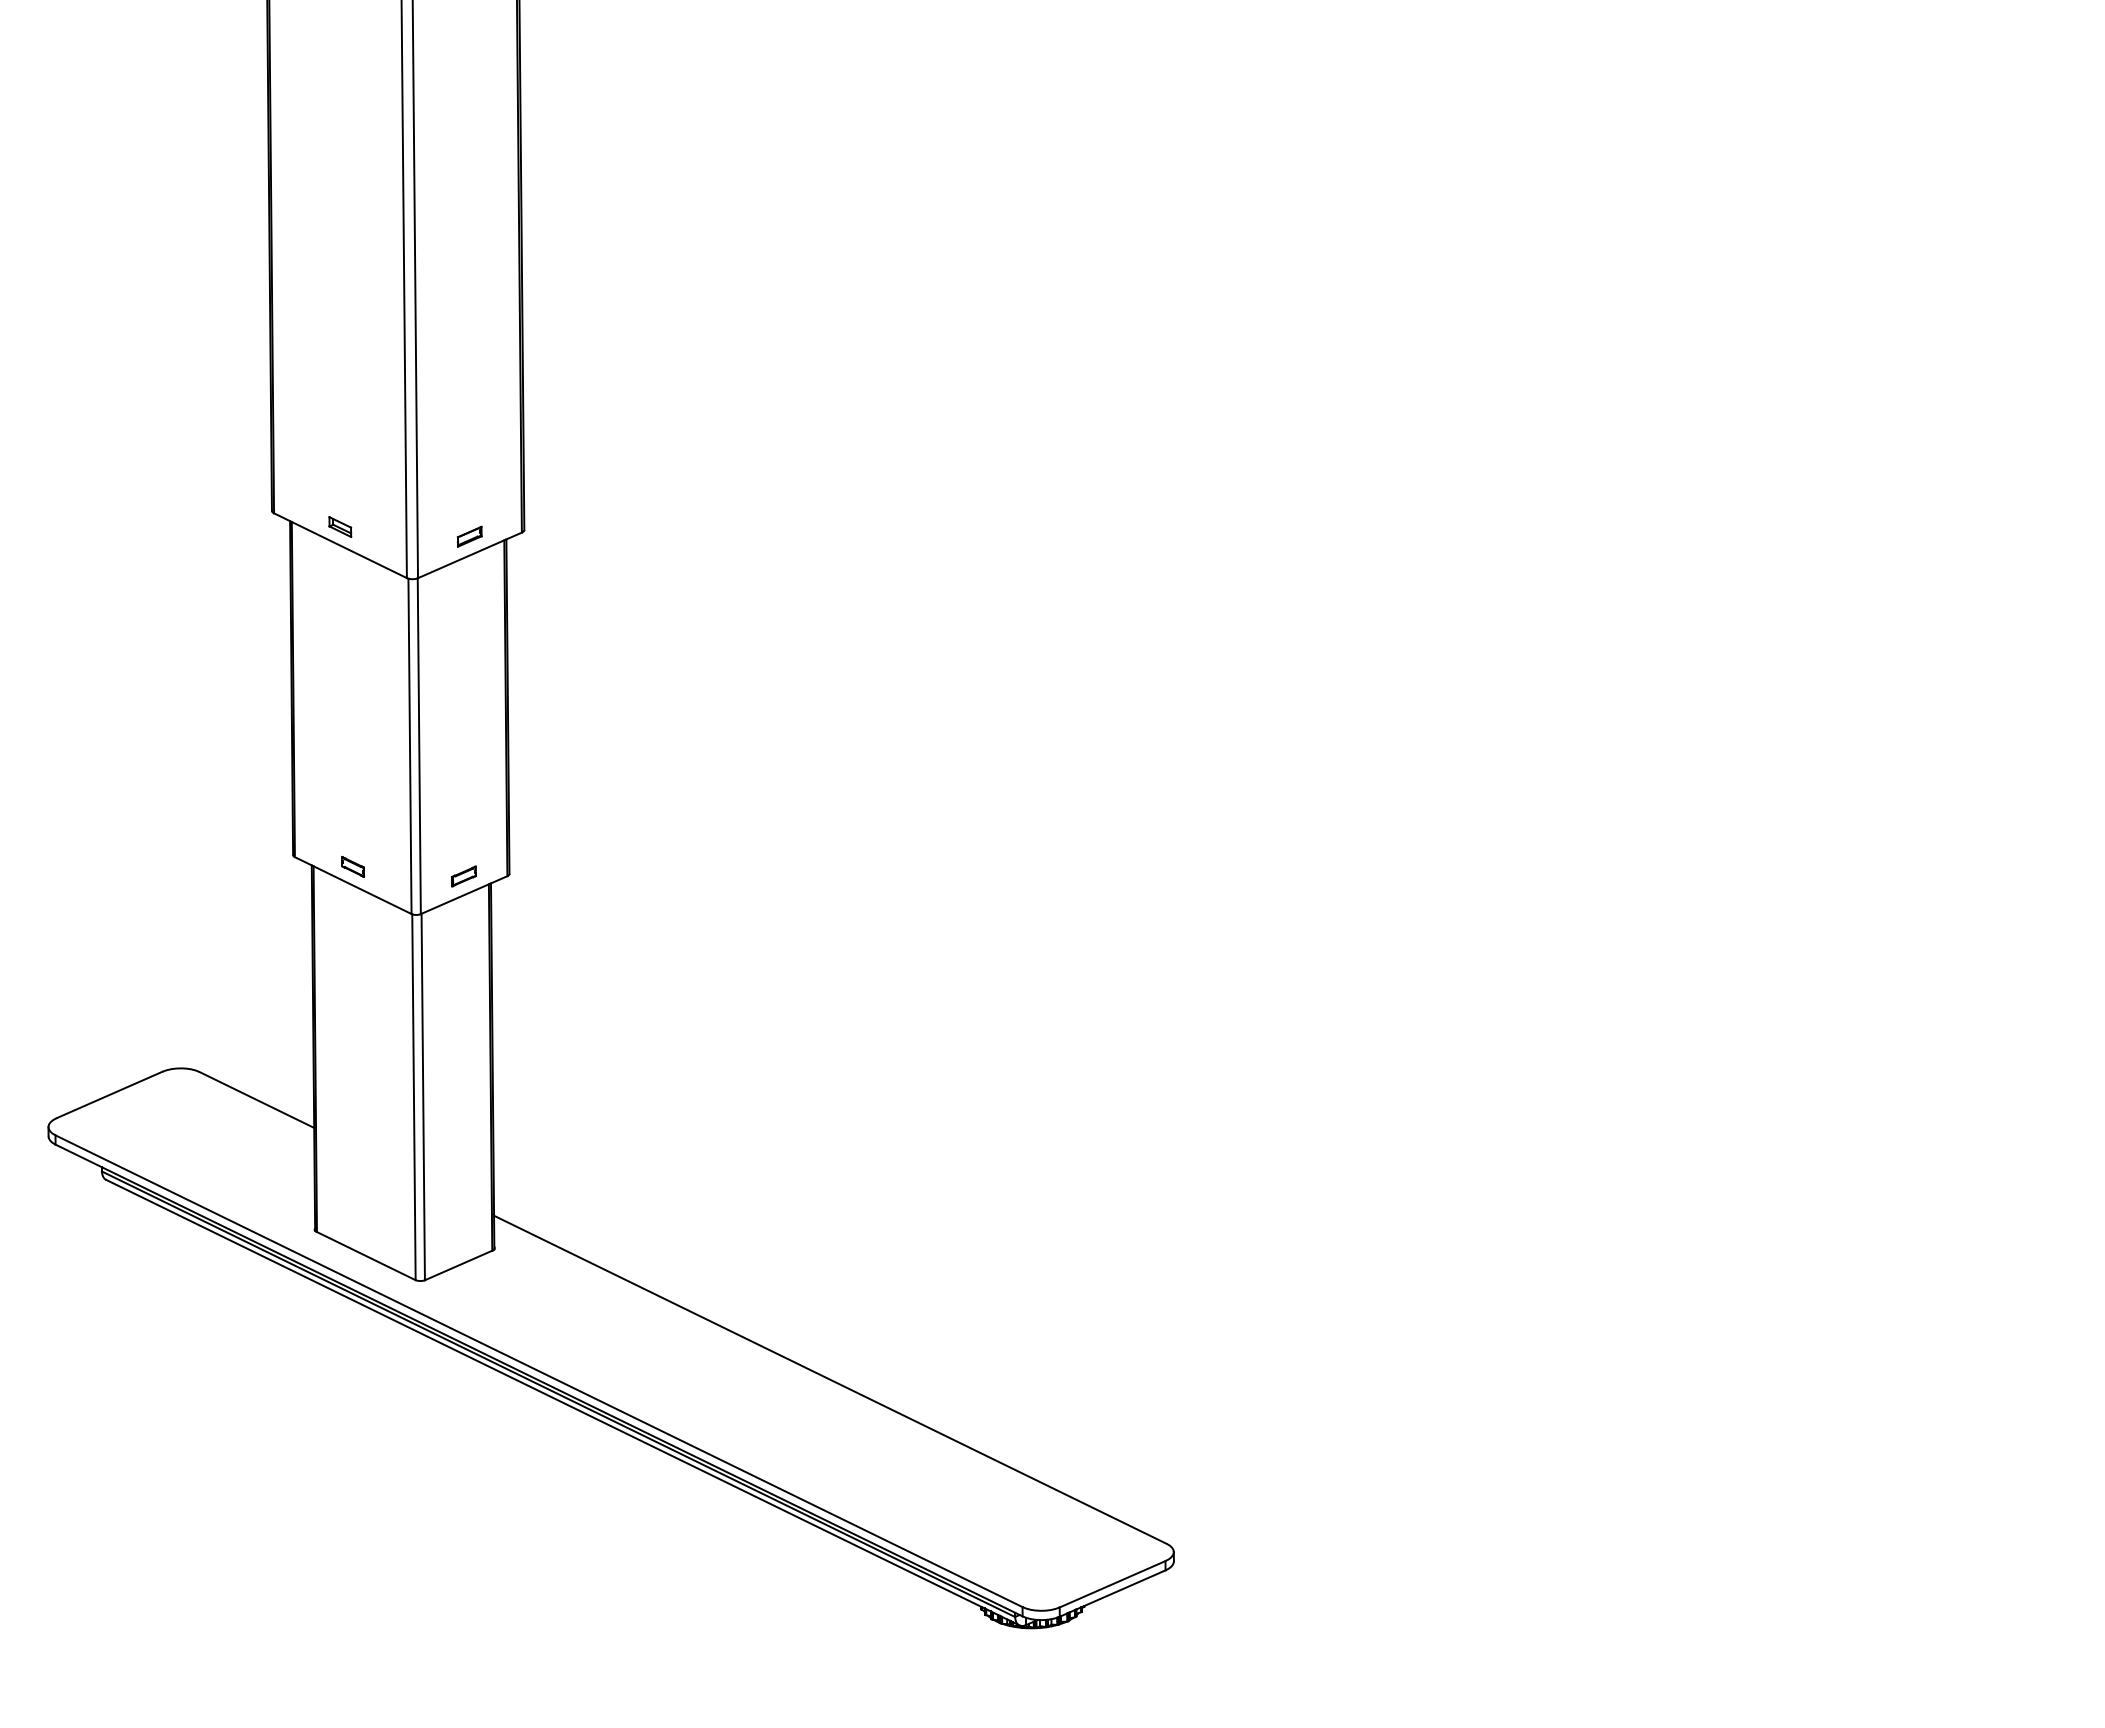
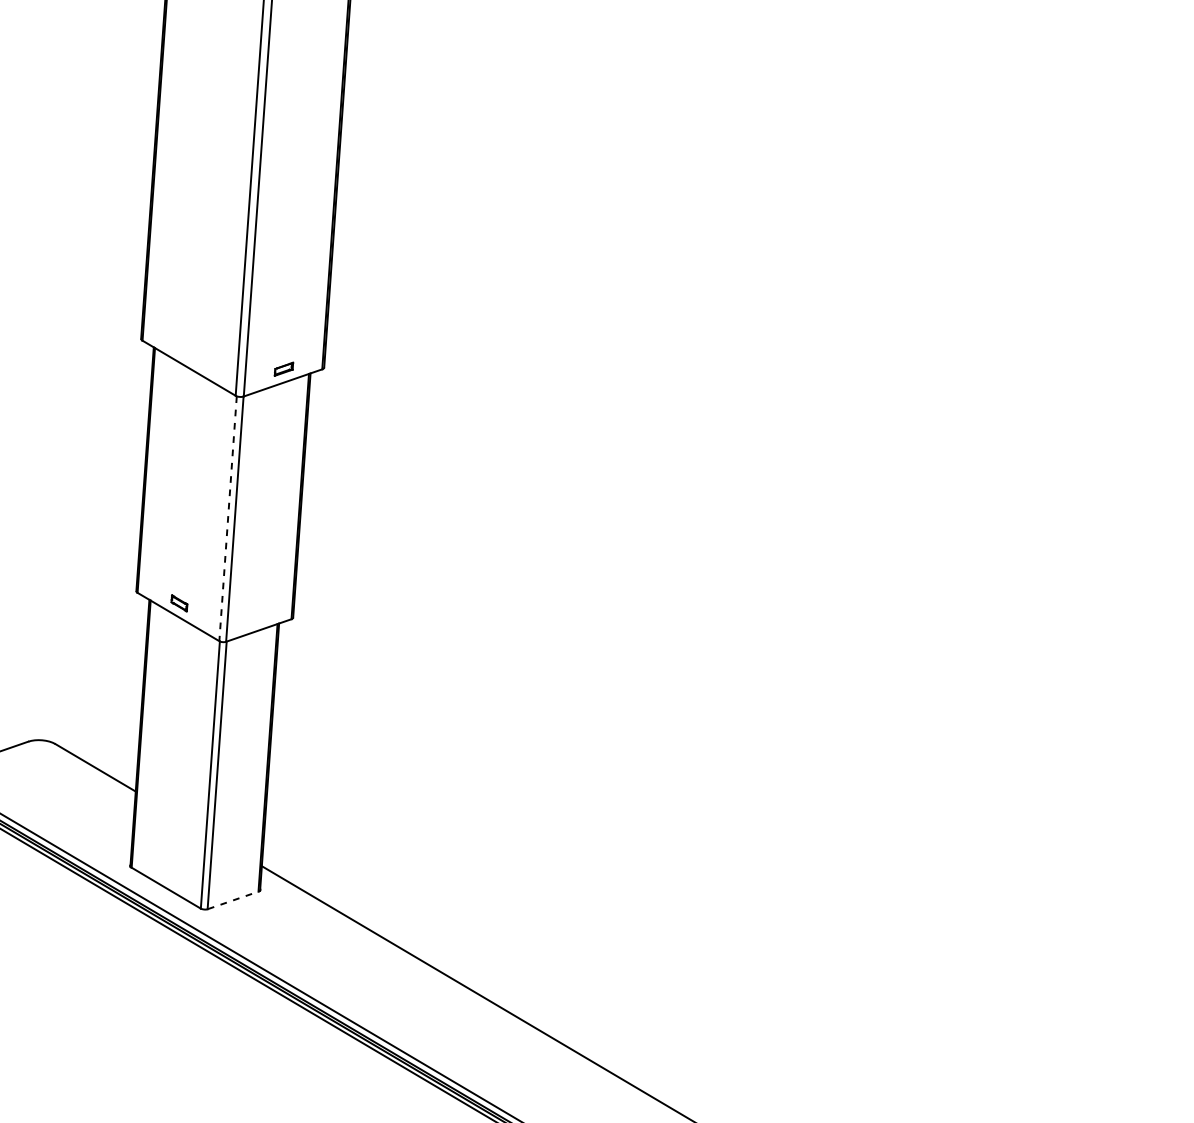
part: (340, 526) -> (190, 354), removed
line: (410, 746) -> (228, 518), solid -> dashed
part: (463, 876) -> (259, 616), removed
line: (458, 1265) -> (232, 900), solid -> dashed

